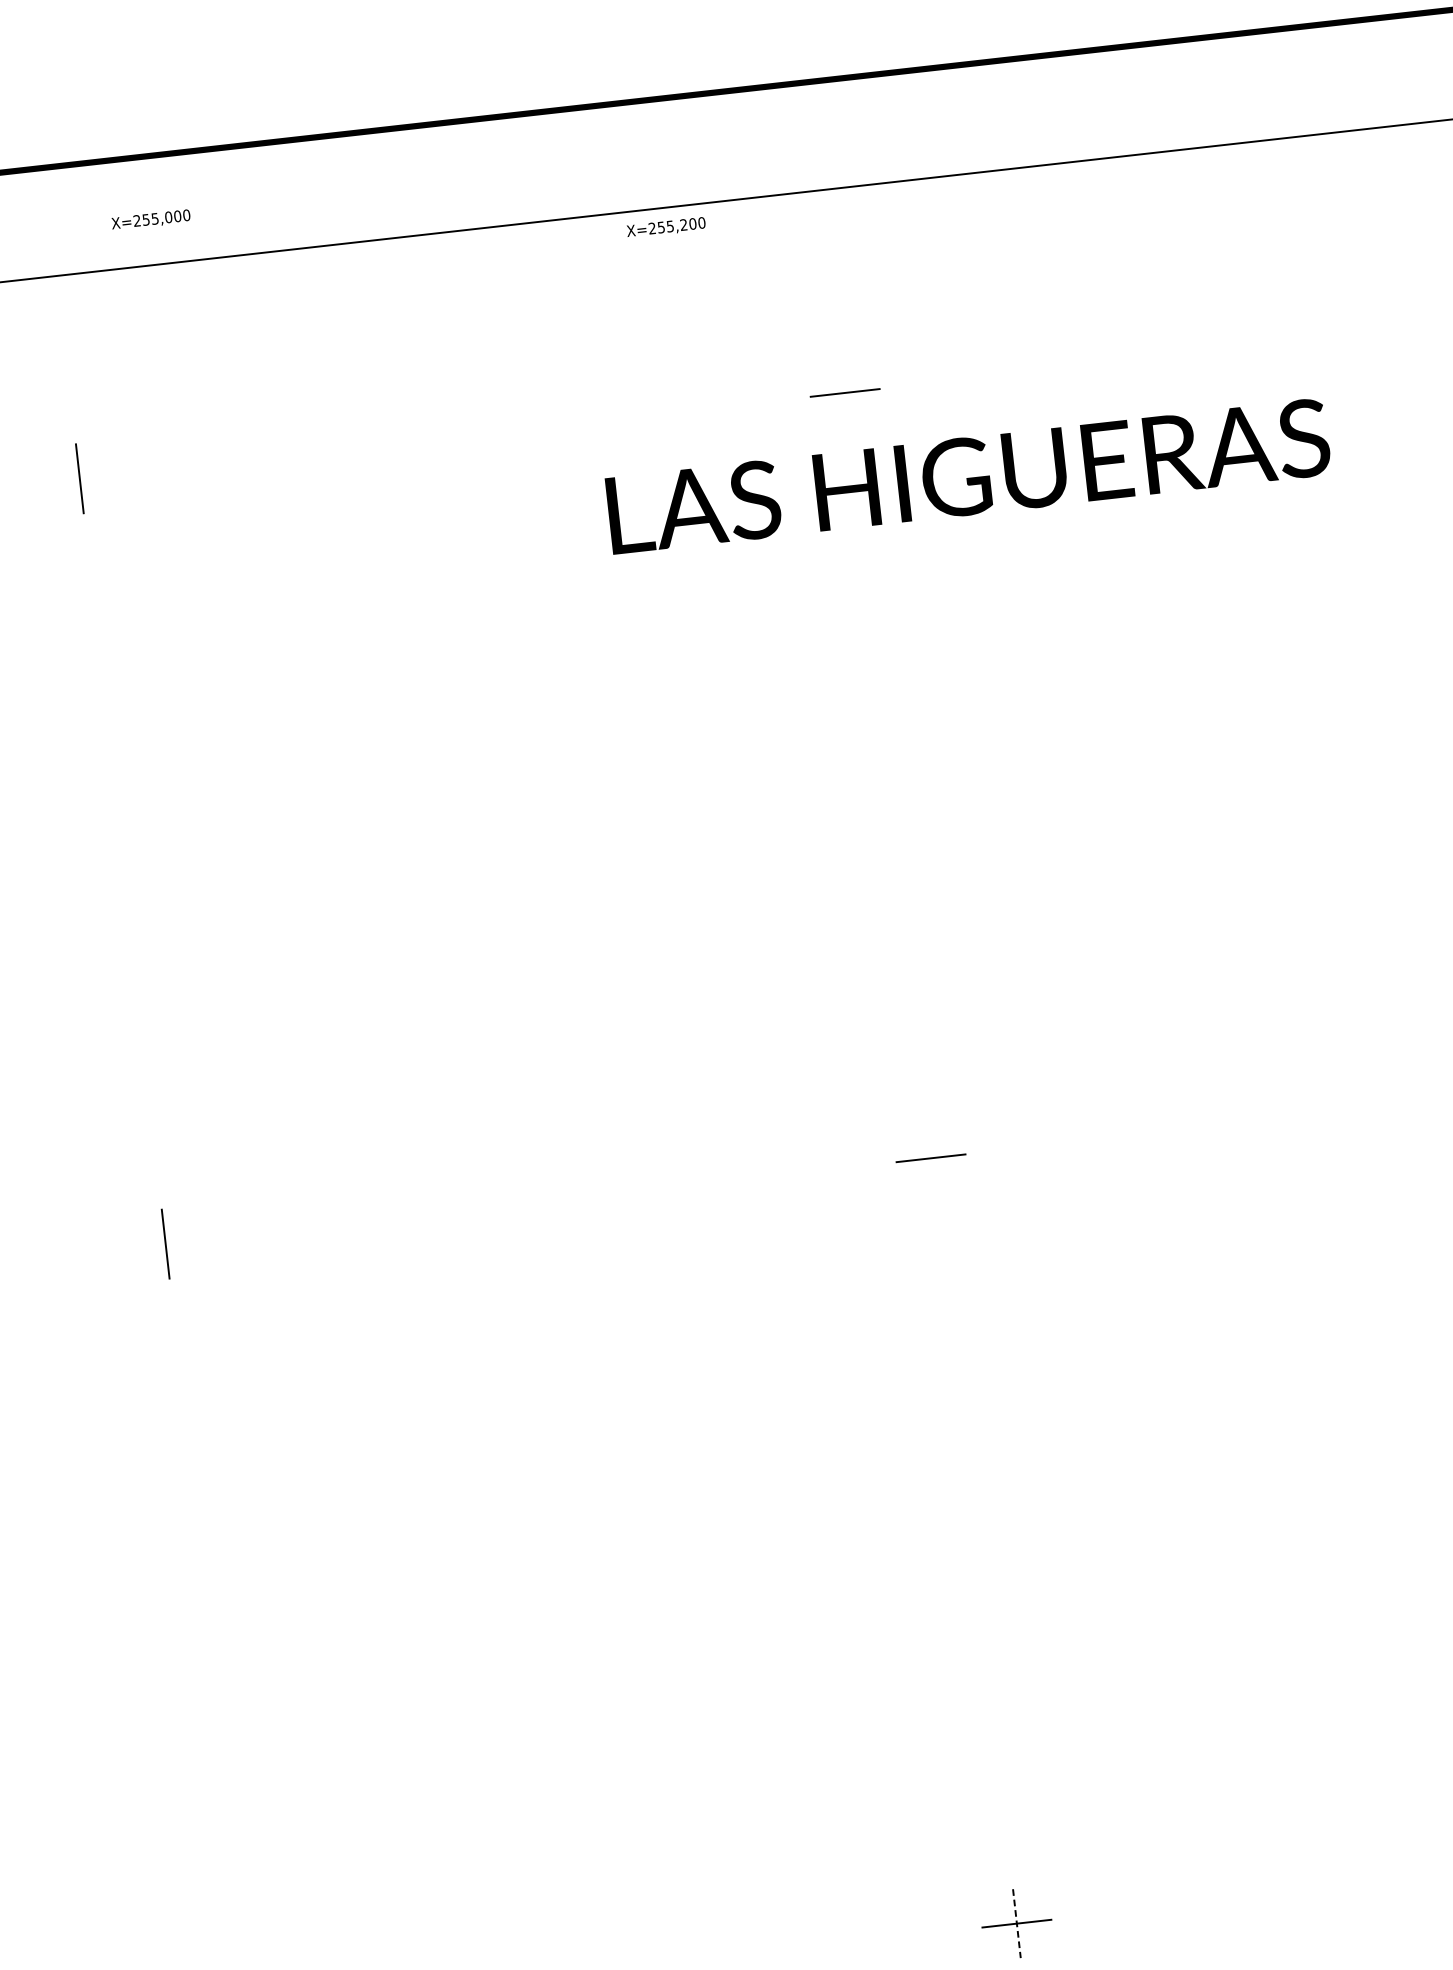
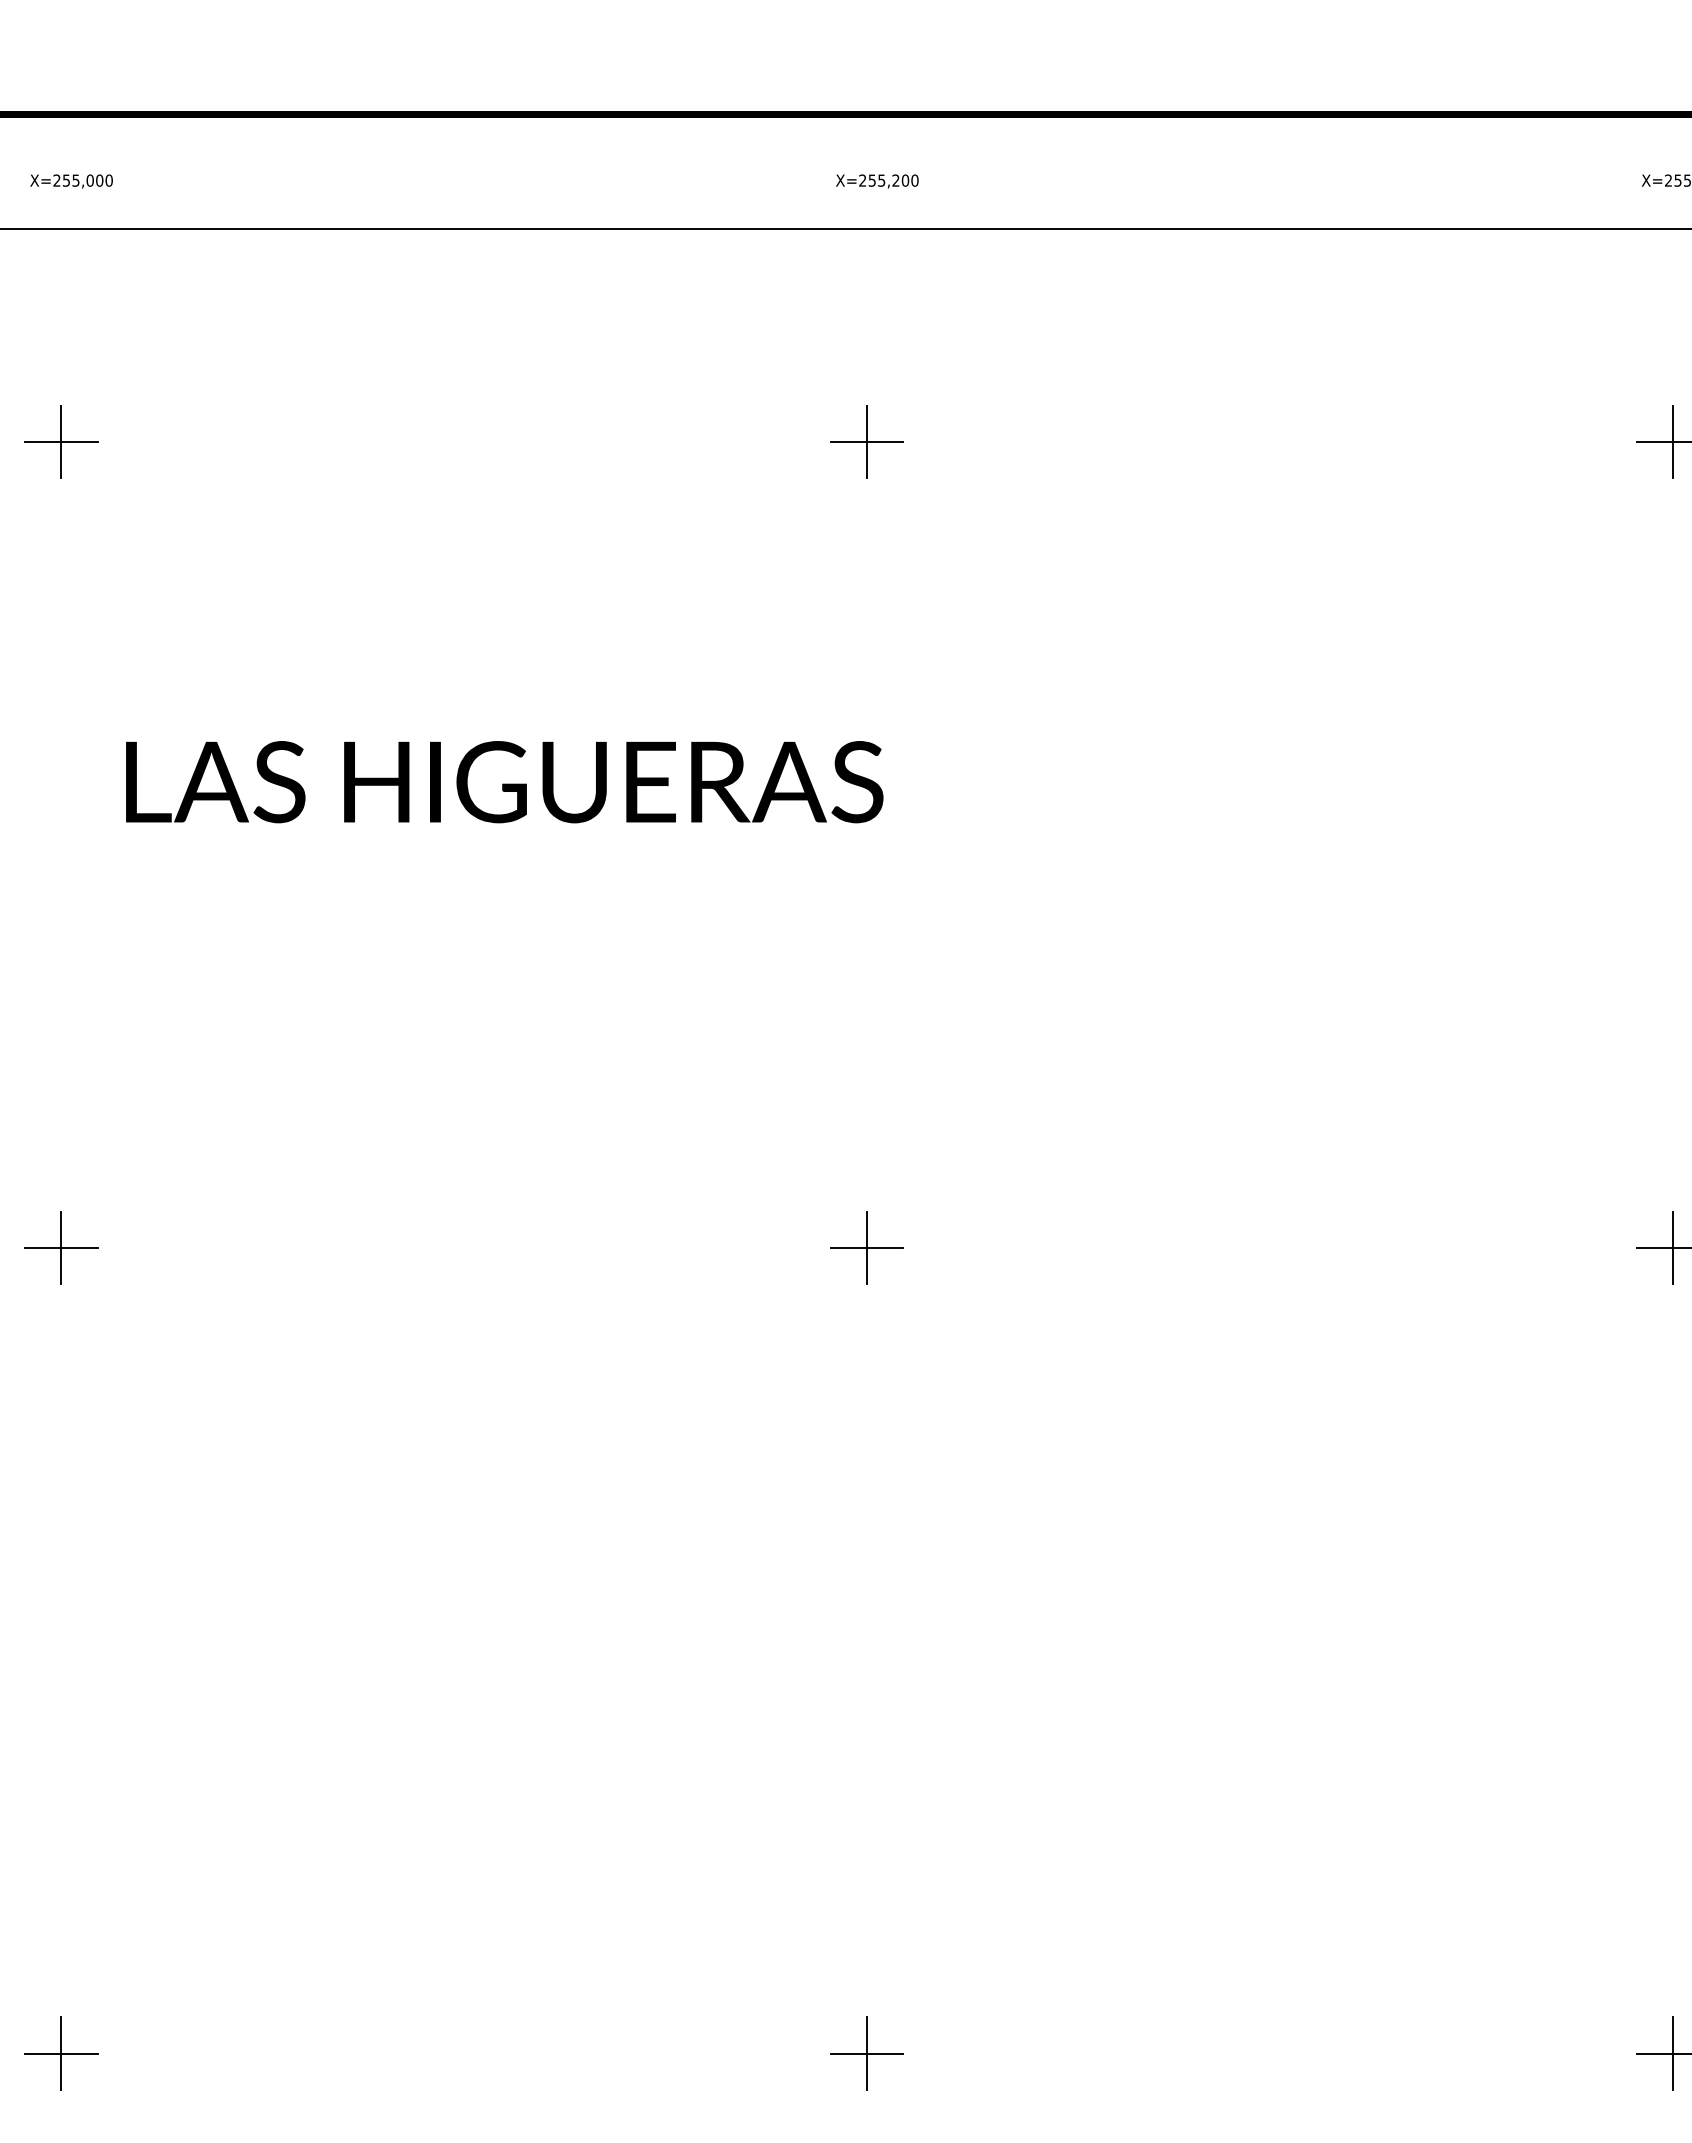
text: (150, 220) -> (71, 181), moved
text: (666, 227) -> (877, 181), moved
line: (845, 392) -> (867, 441), added
text: (968, 476) -> (504, 782), moved
line: (80, 479) -> (61, 442), added
line: (931, 1157) -> (867, 1247), added
line: (165, 1243) -> (61, 1247), added
line: (1017, 1924) -> (867, 2054), dashed -> solid

